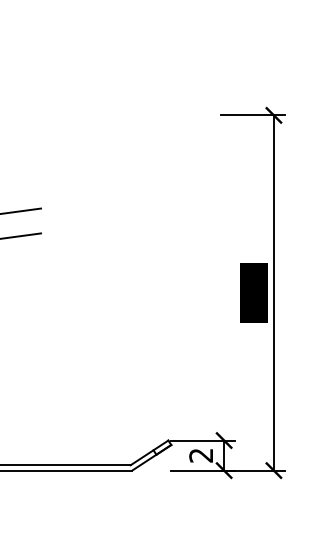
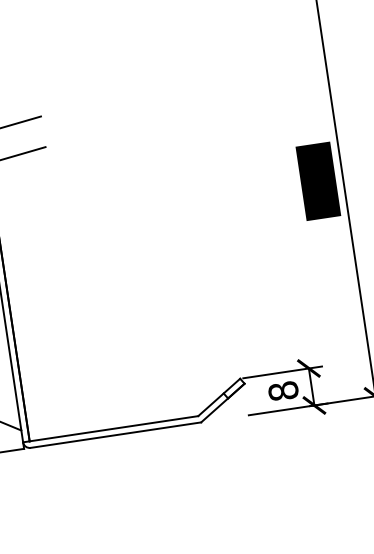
text: (201, 455) -> (283, 391), 2 -> 8

